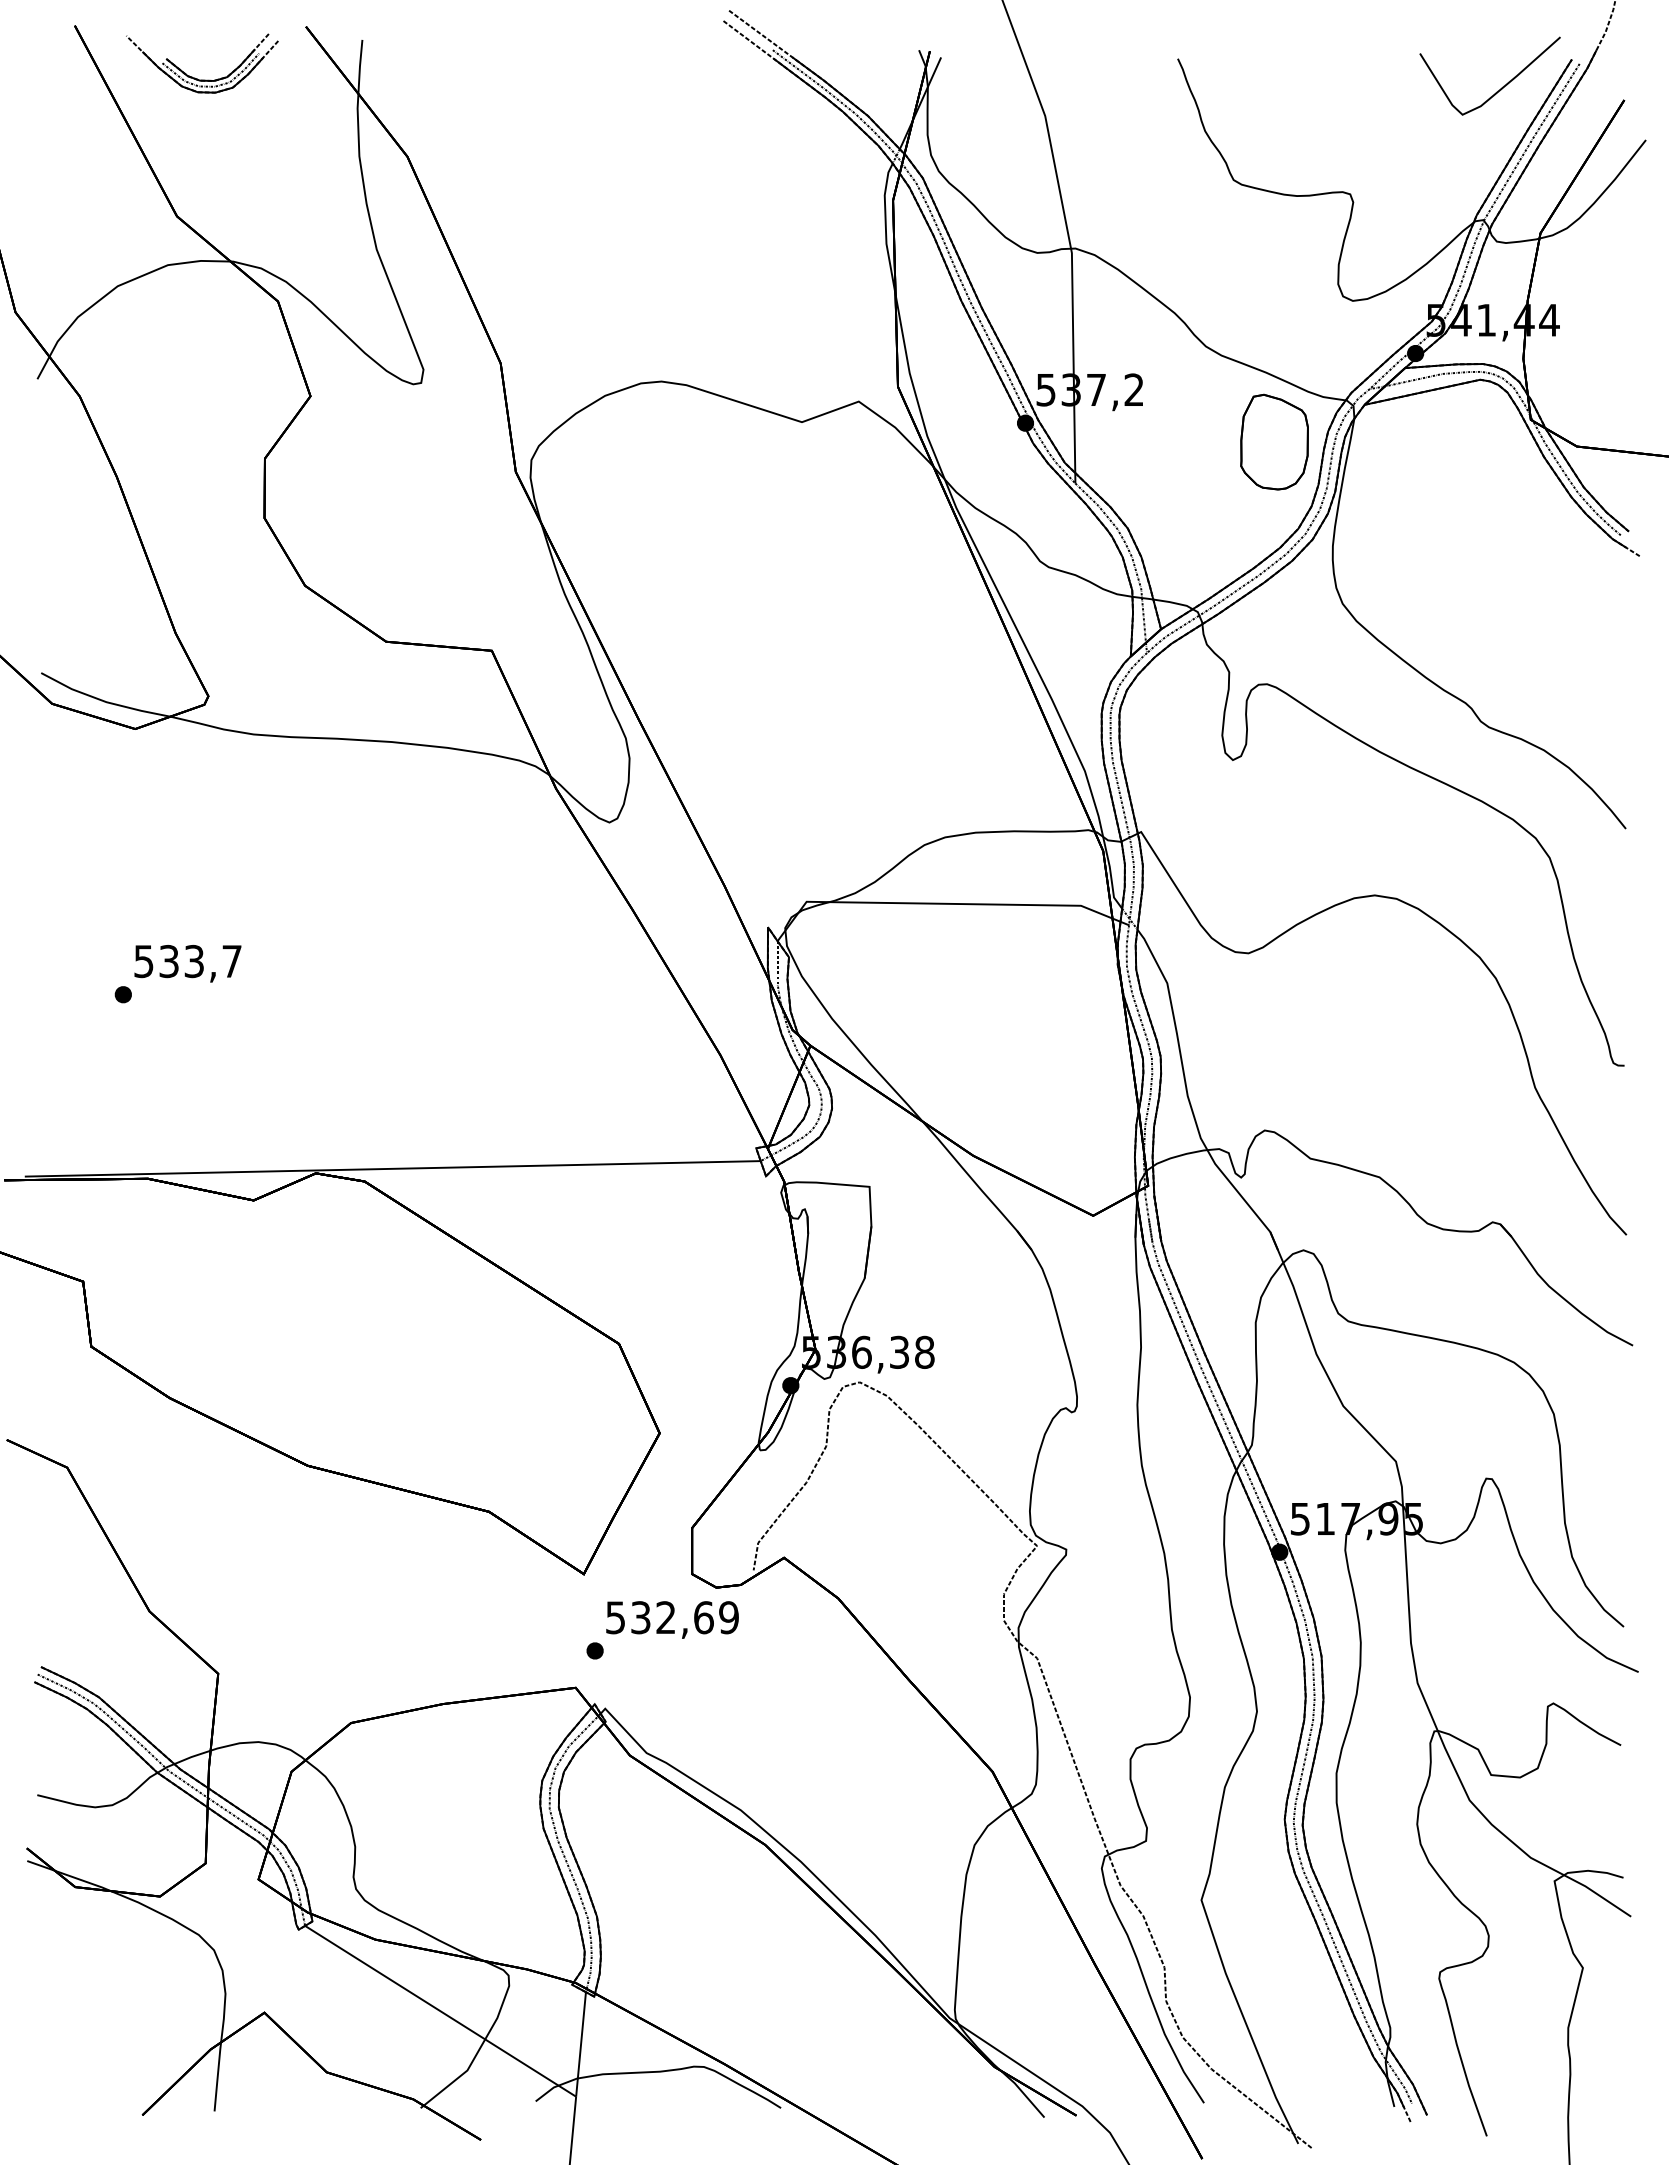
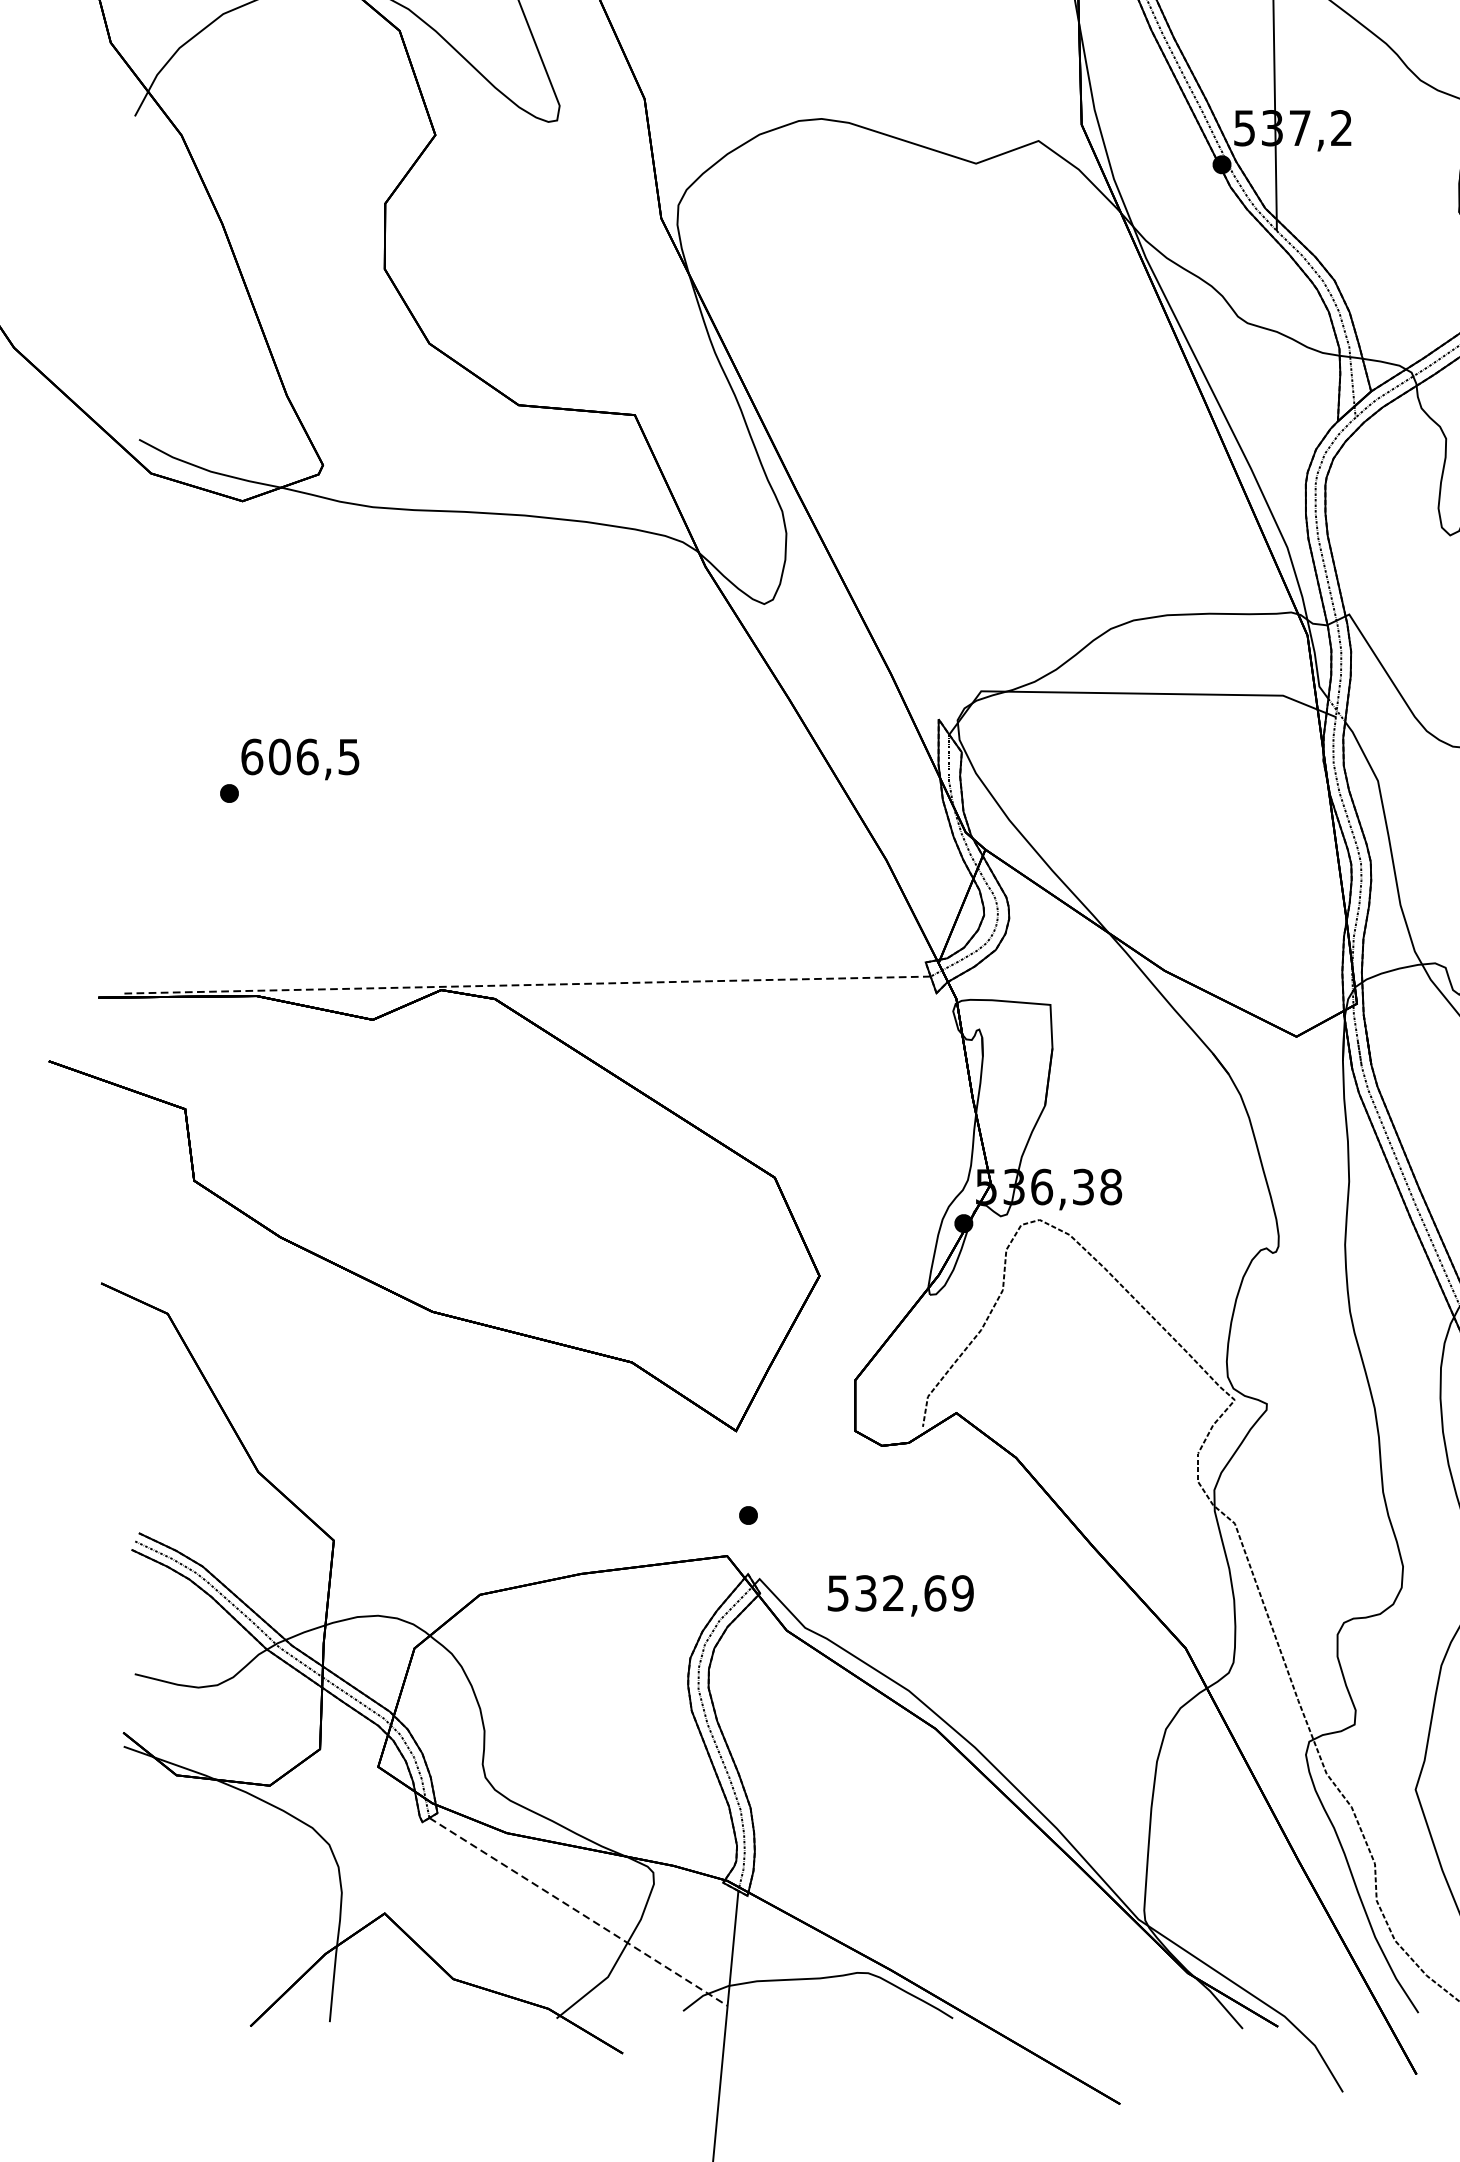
text: (187, 961) -> (300, 756), 533,7 -> 606,5
line: (392, 1168) -> (525, 984), solid -> dashed
text: (672, 1619) -> (900, 1595), moved
line: (441, 2011) -> (579, 1912), solid -> dashed

